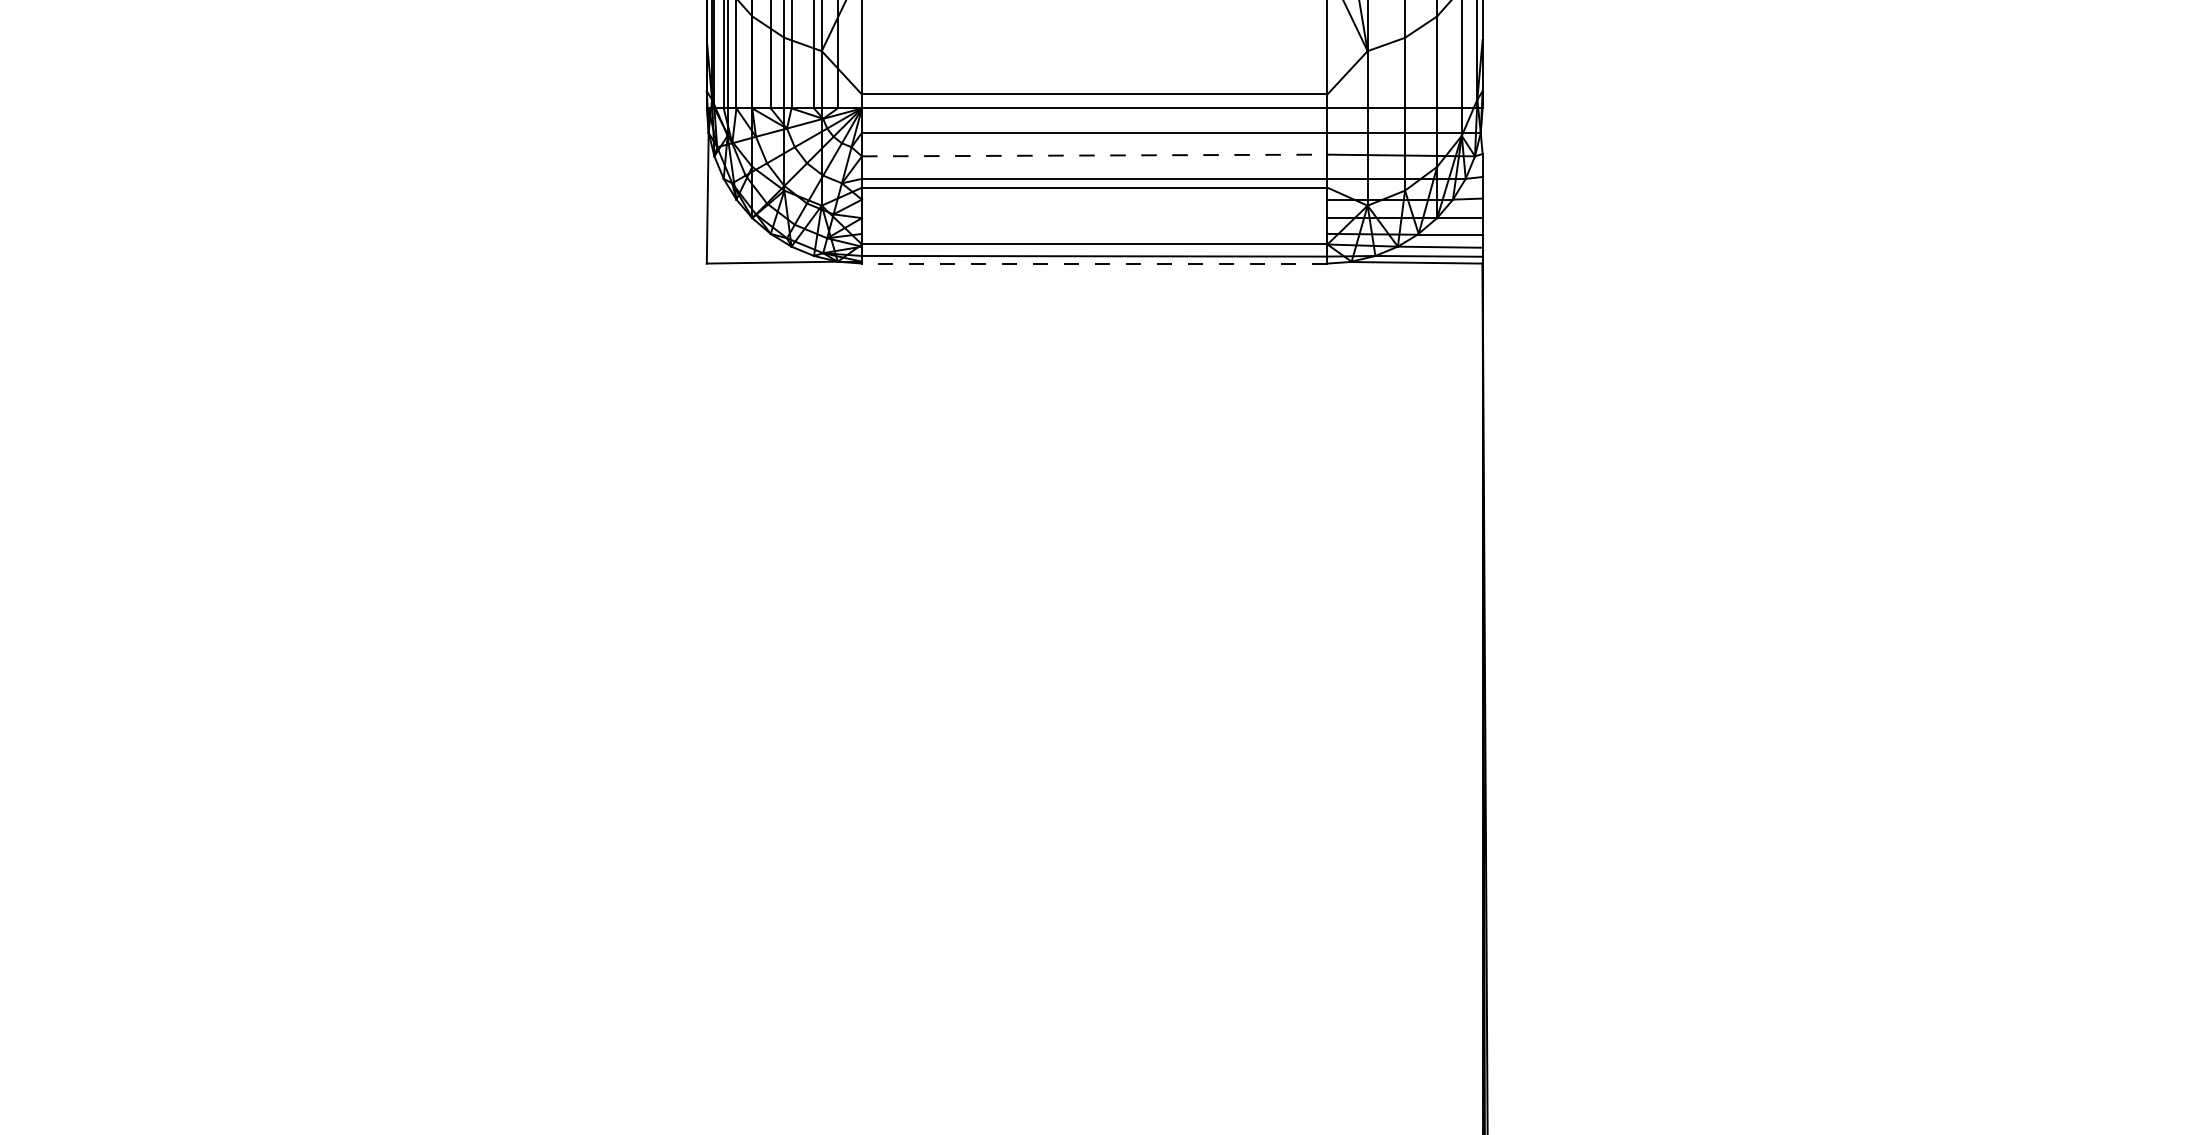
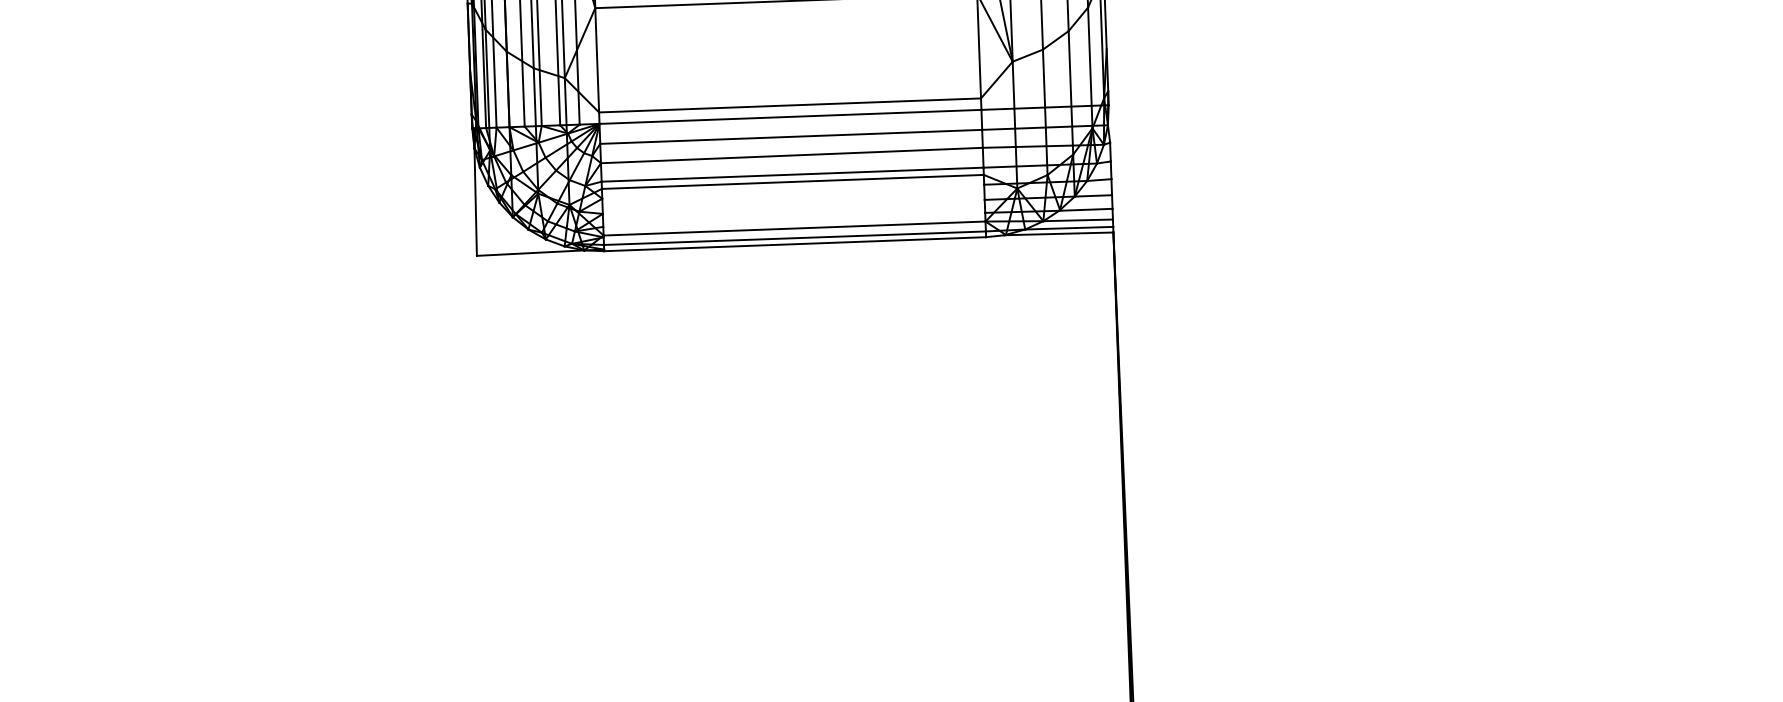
line: (1094, 155) -> (791, 155), dashed -> solid
line: (1094, 263) -> (794, 244), dashed -> solid

